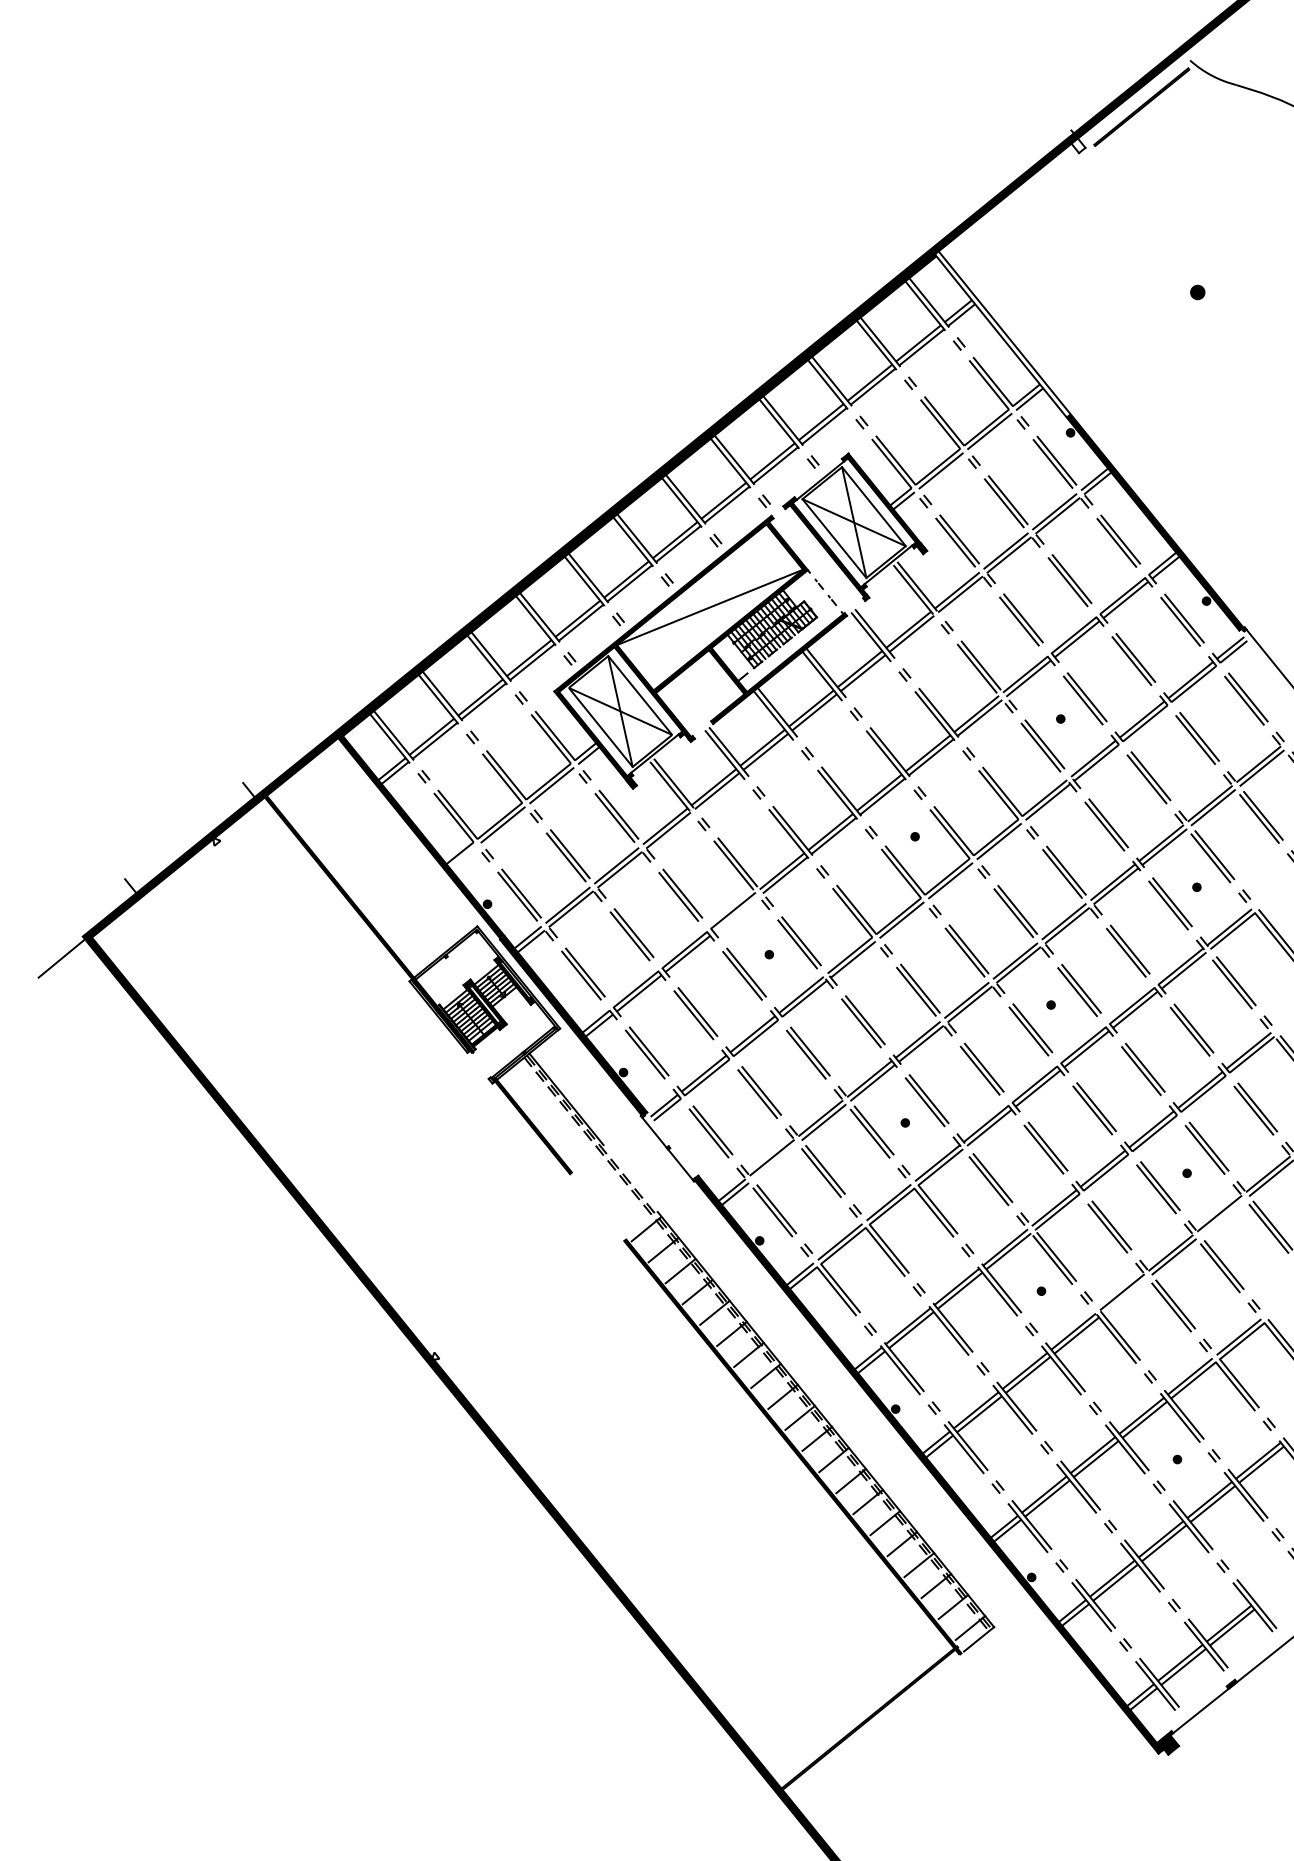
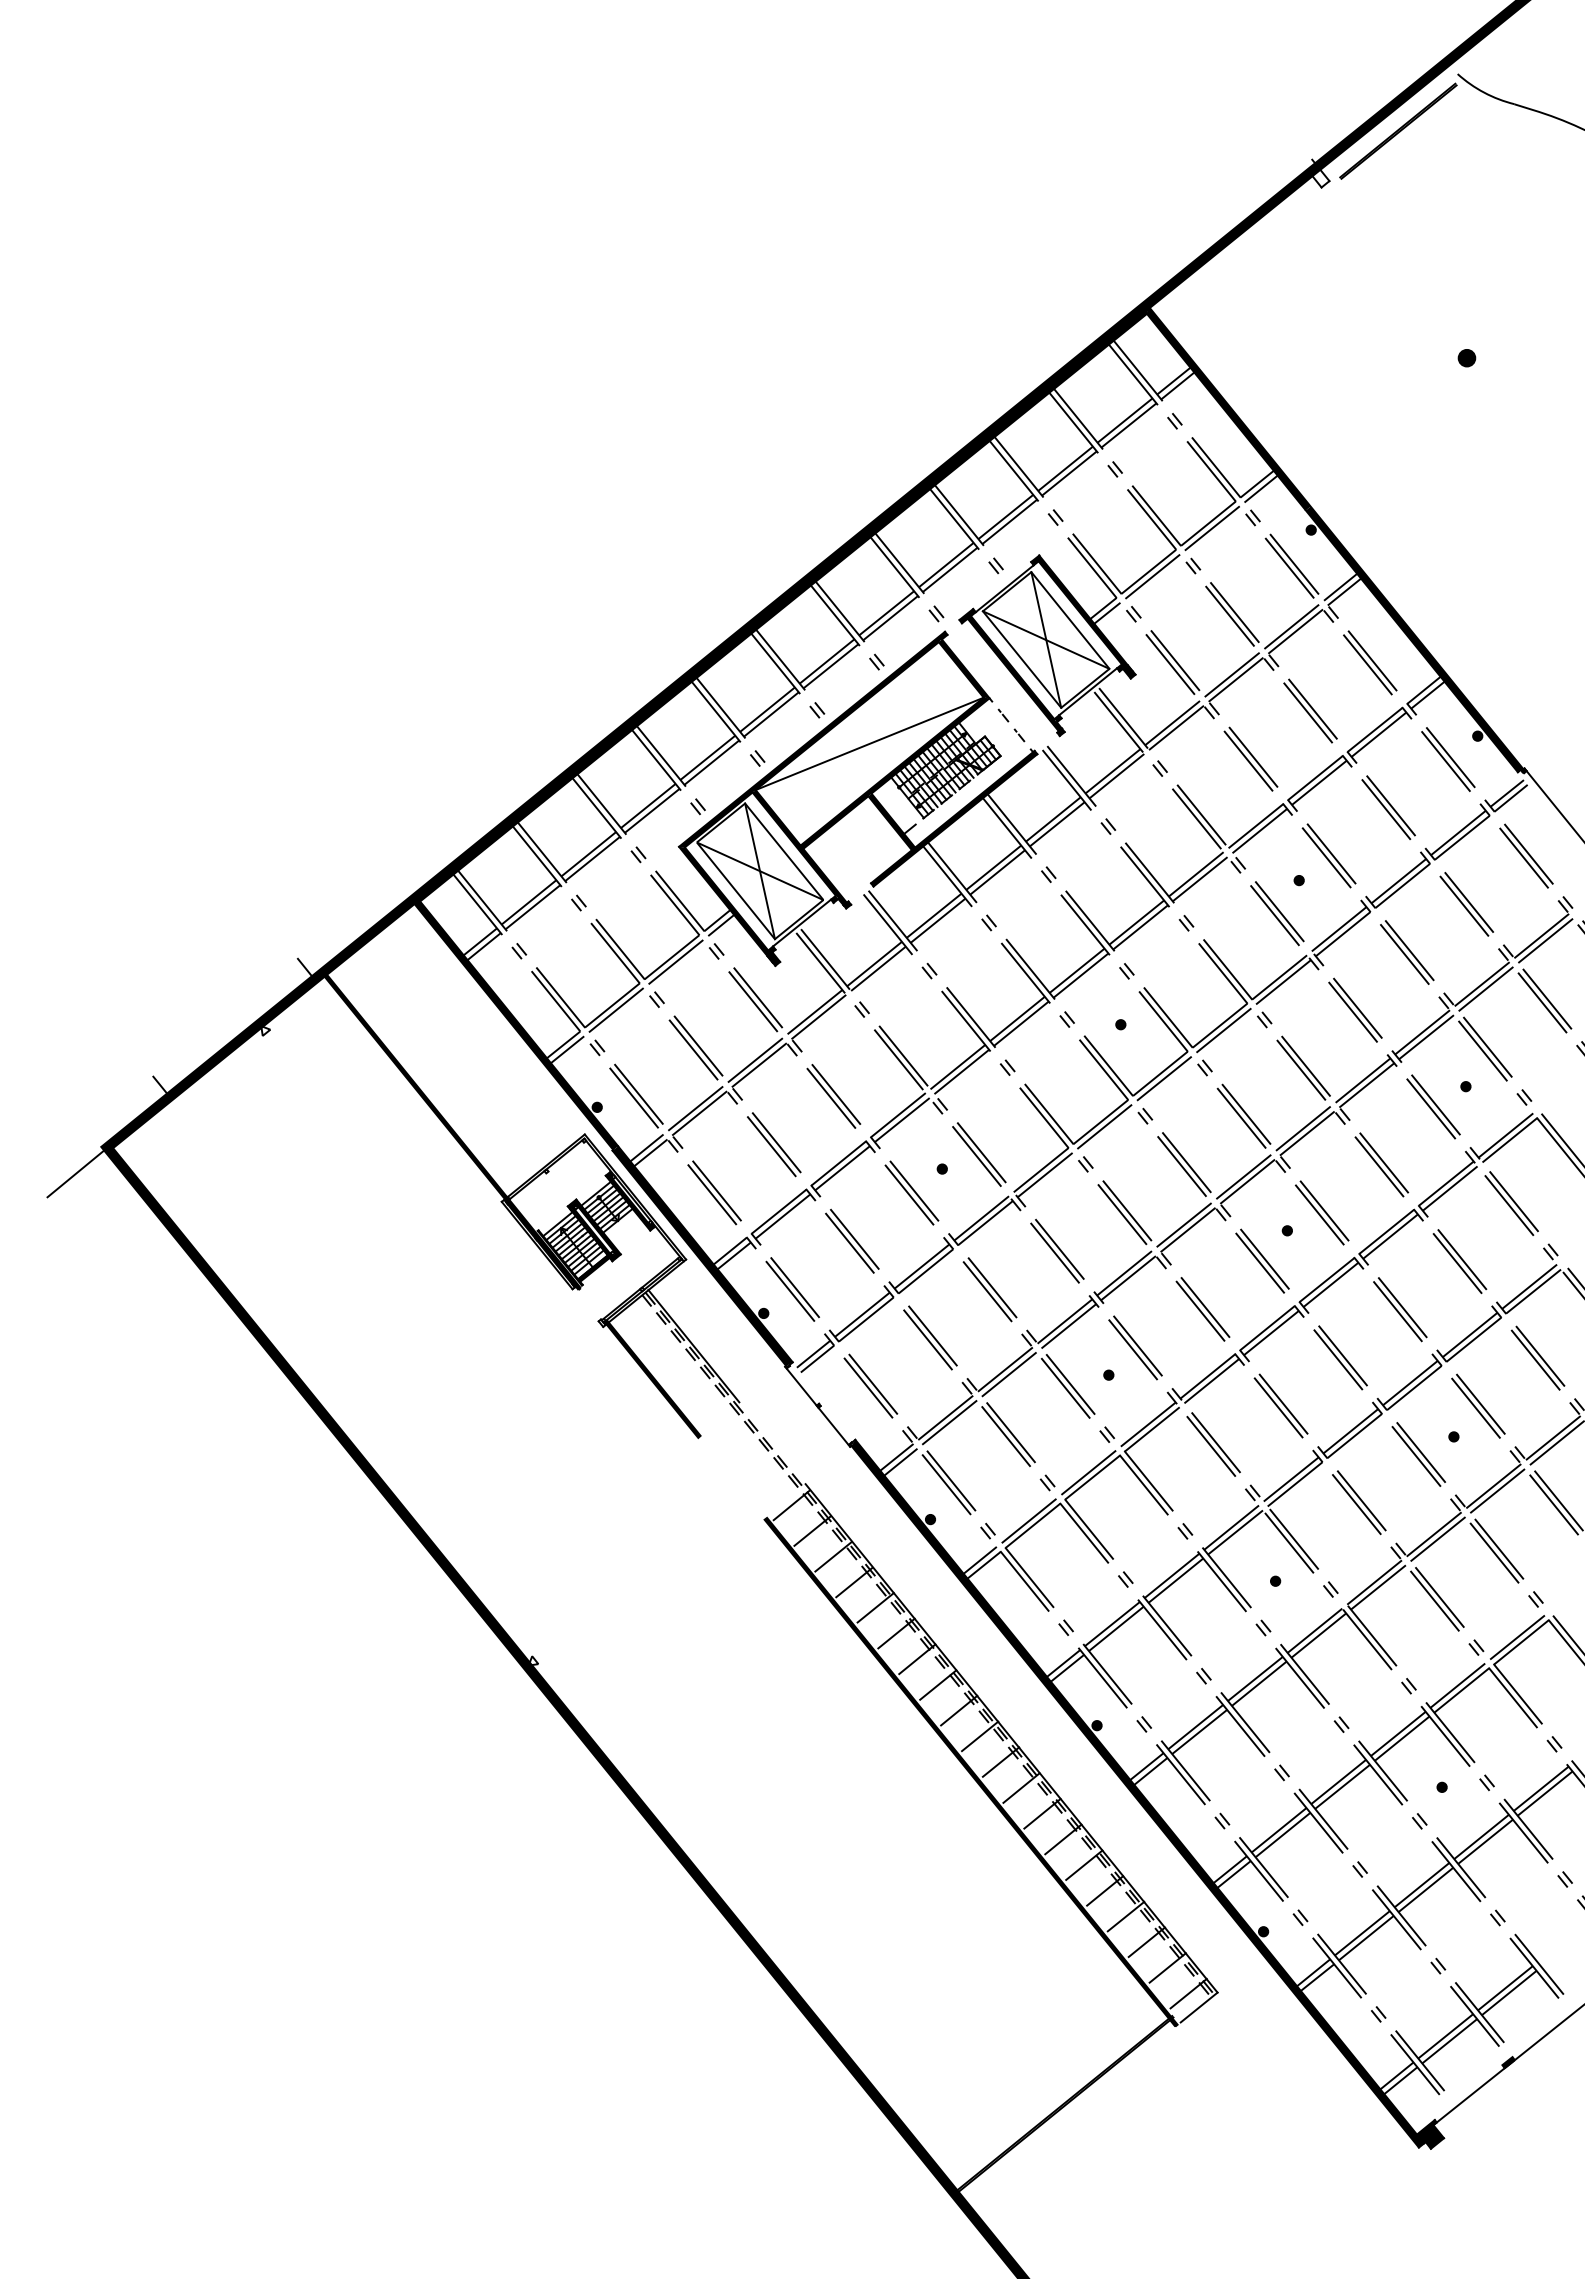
fill: (1003, 332) -> (1228, 407), added
line: (463, 857) -> (567, 1049), added
line: (736, 914) -> (901, 1120), added
line: (775, 1161) -> (949, 1422), added
line: (1222, 1217) -> (1497, 1491), added
line: (1125, 1296) -> (1378, 1587), added

